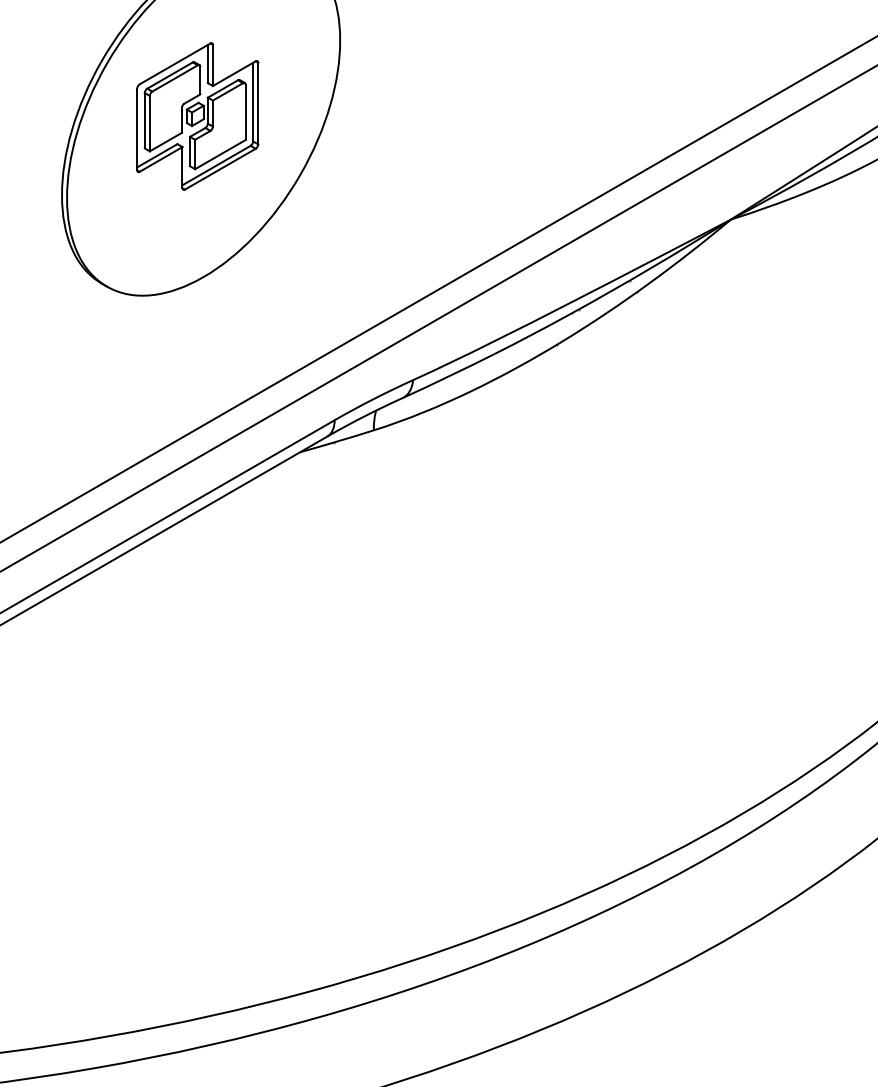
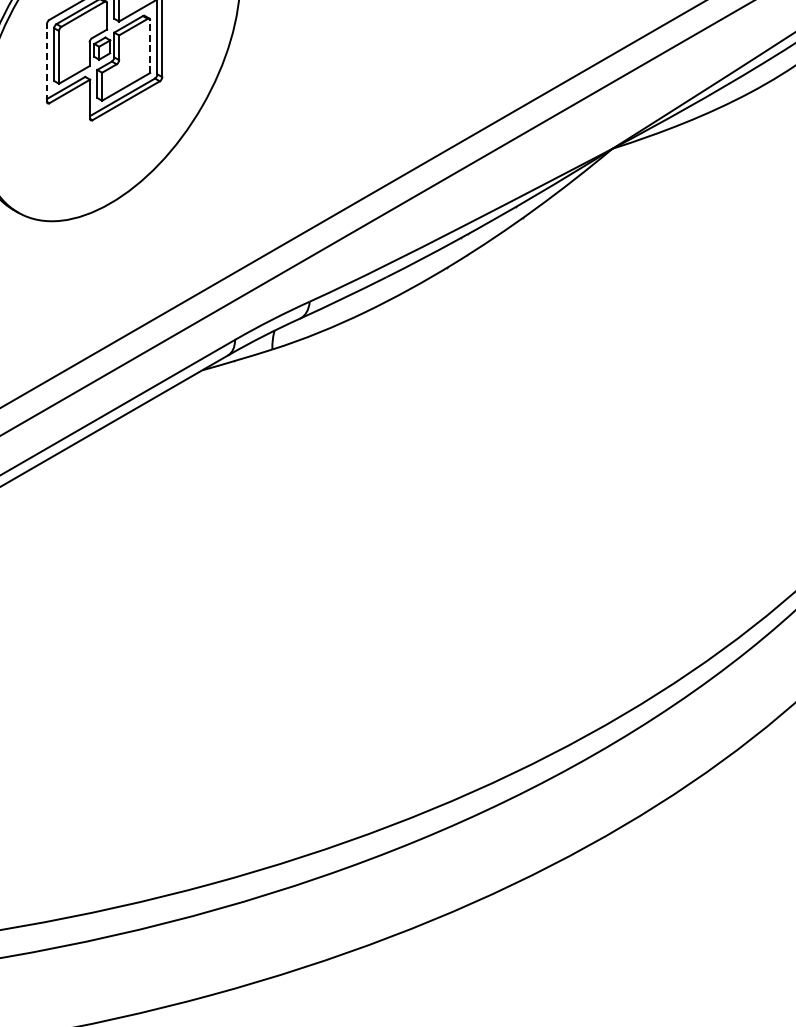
line: (245, 112) -> (150, 46), solid -> dashed
line: (137, 129) -> (47, 62), solid -> dashed

